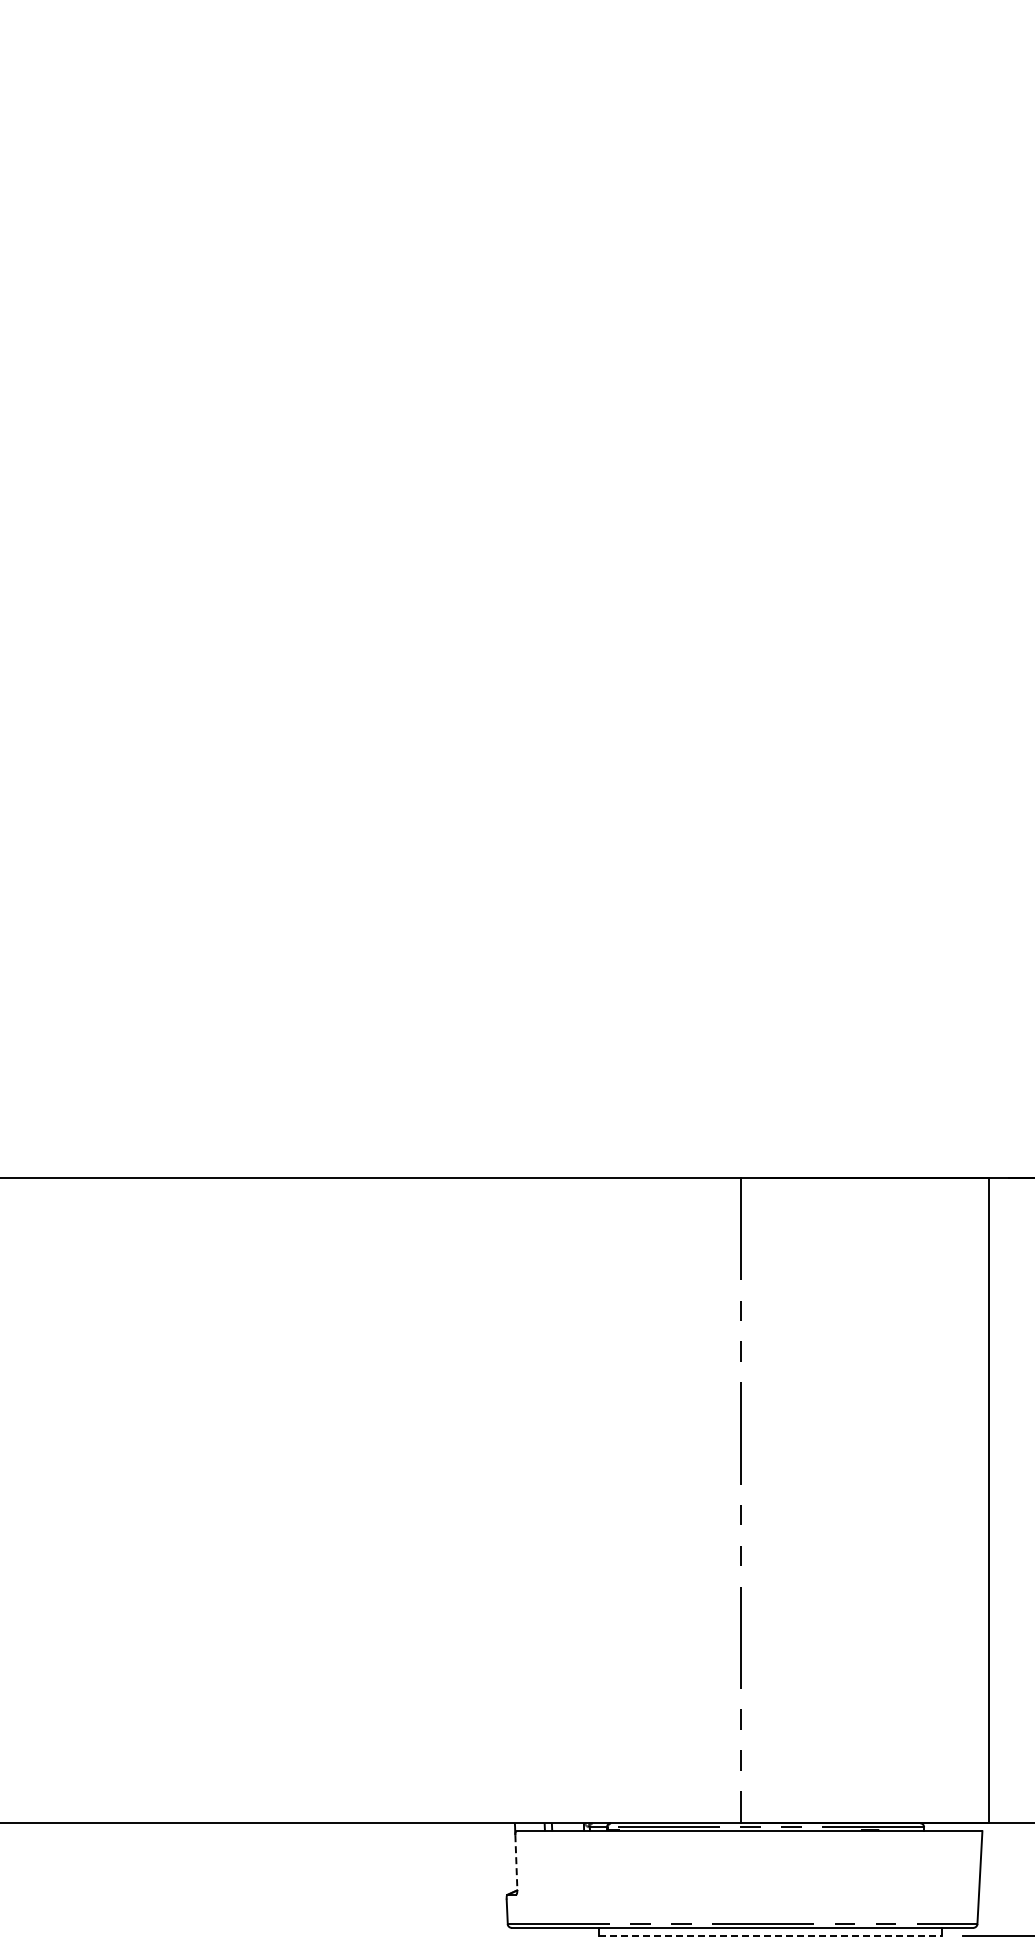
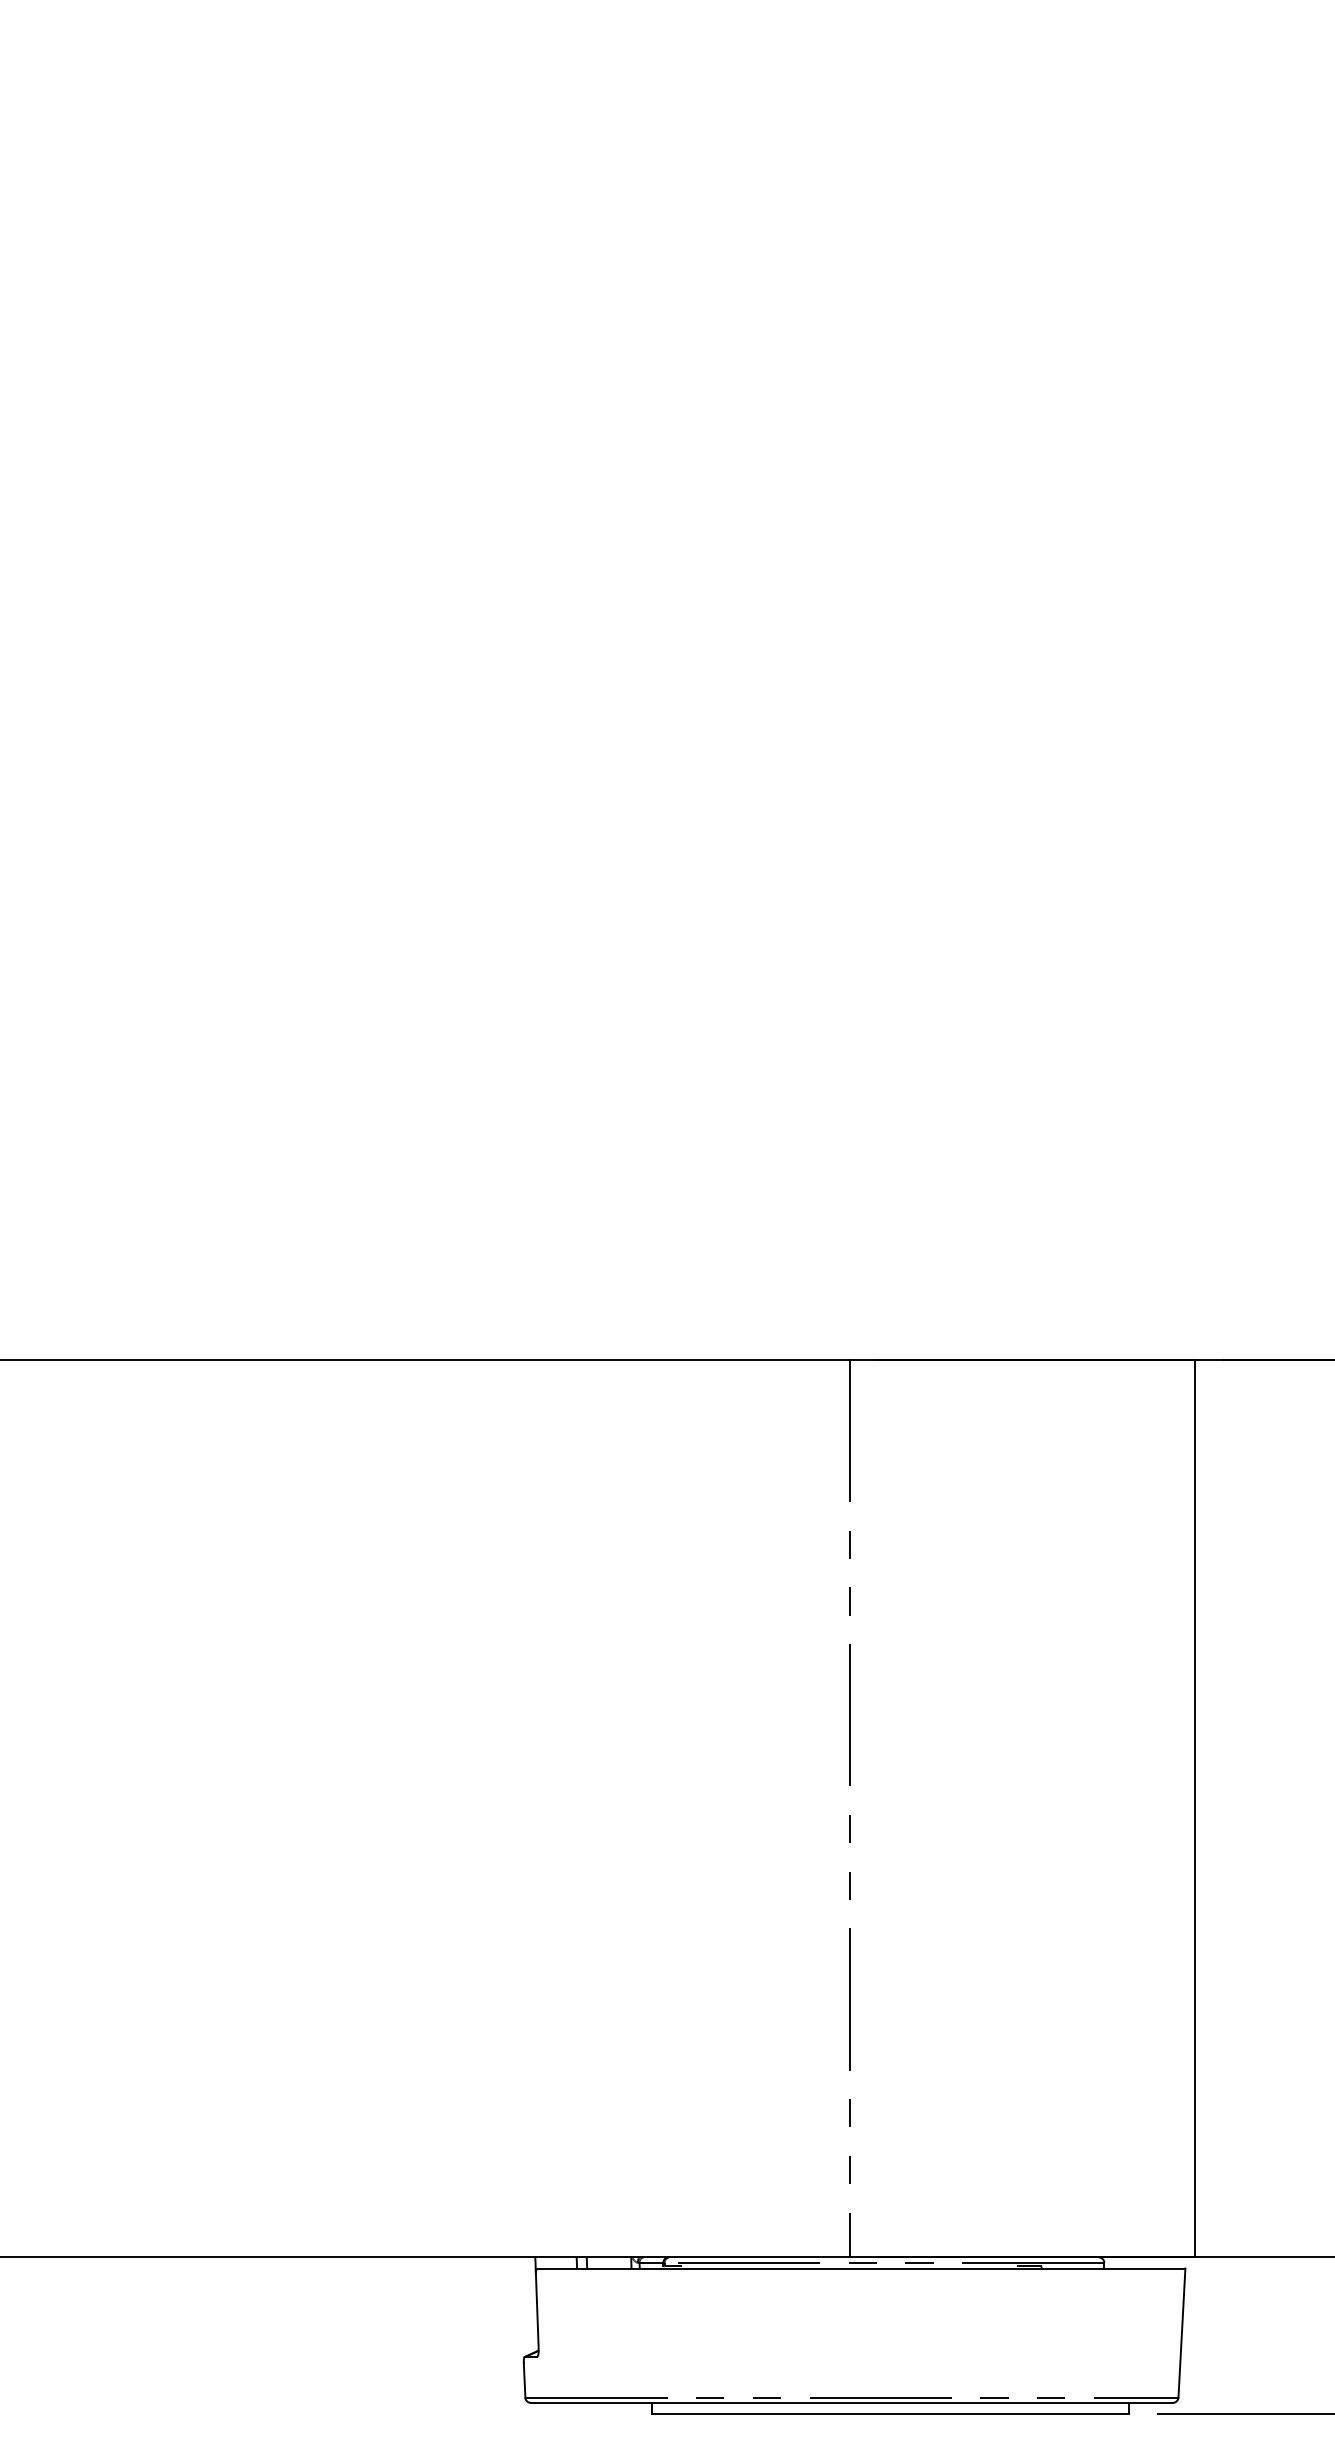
line: (516, 1863) -> (537, 2313), dashed -> solid
line: (770, 1935) -> (890, 2413), dashed -> solid

